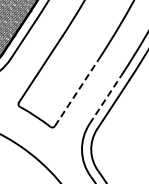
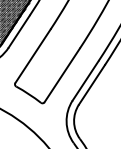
line: (76, 92) -> (62, 74), dashed -> solid
line: (105, 99) -> (85, 80), dashed -> solid

